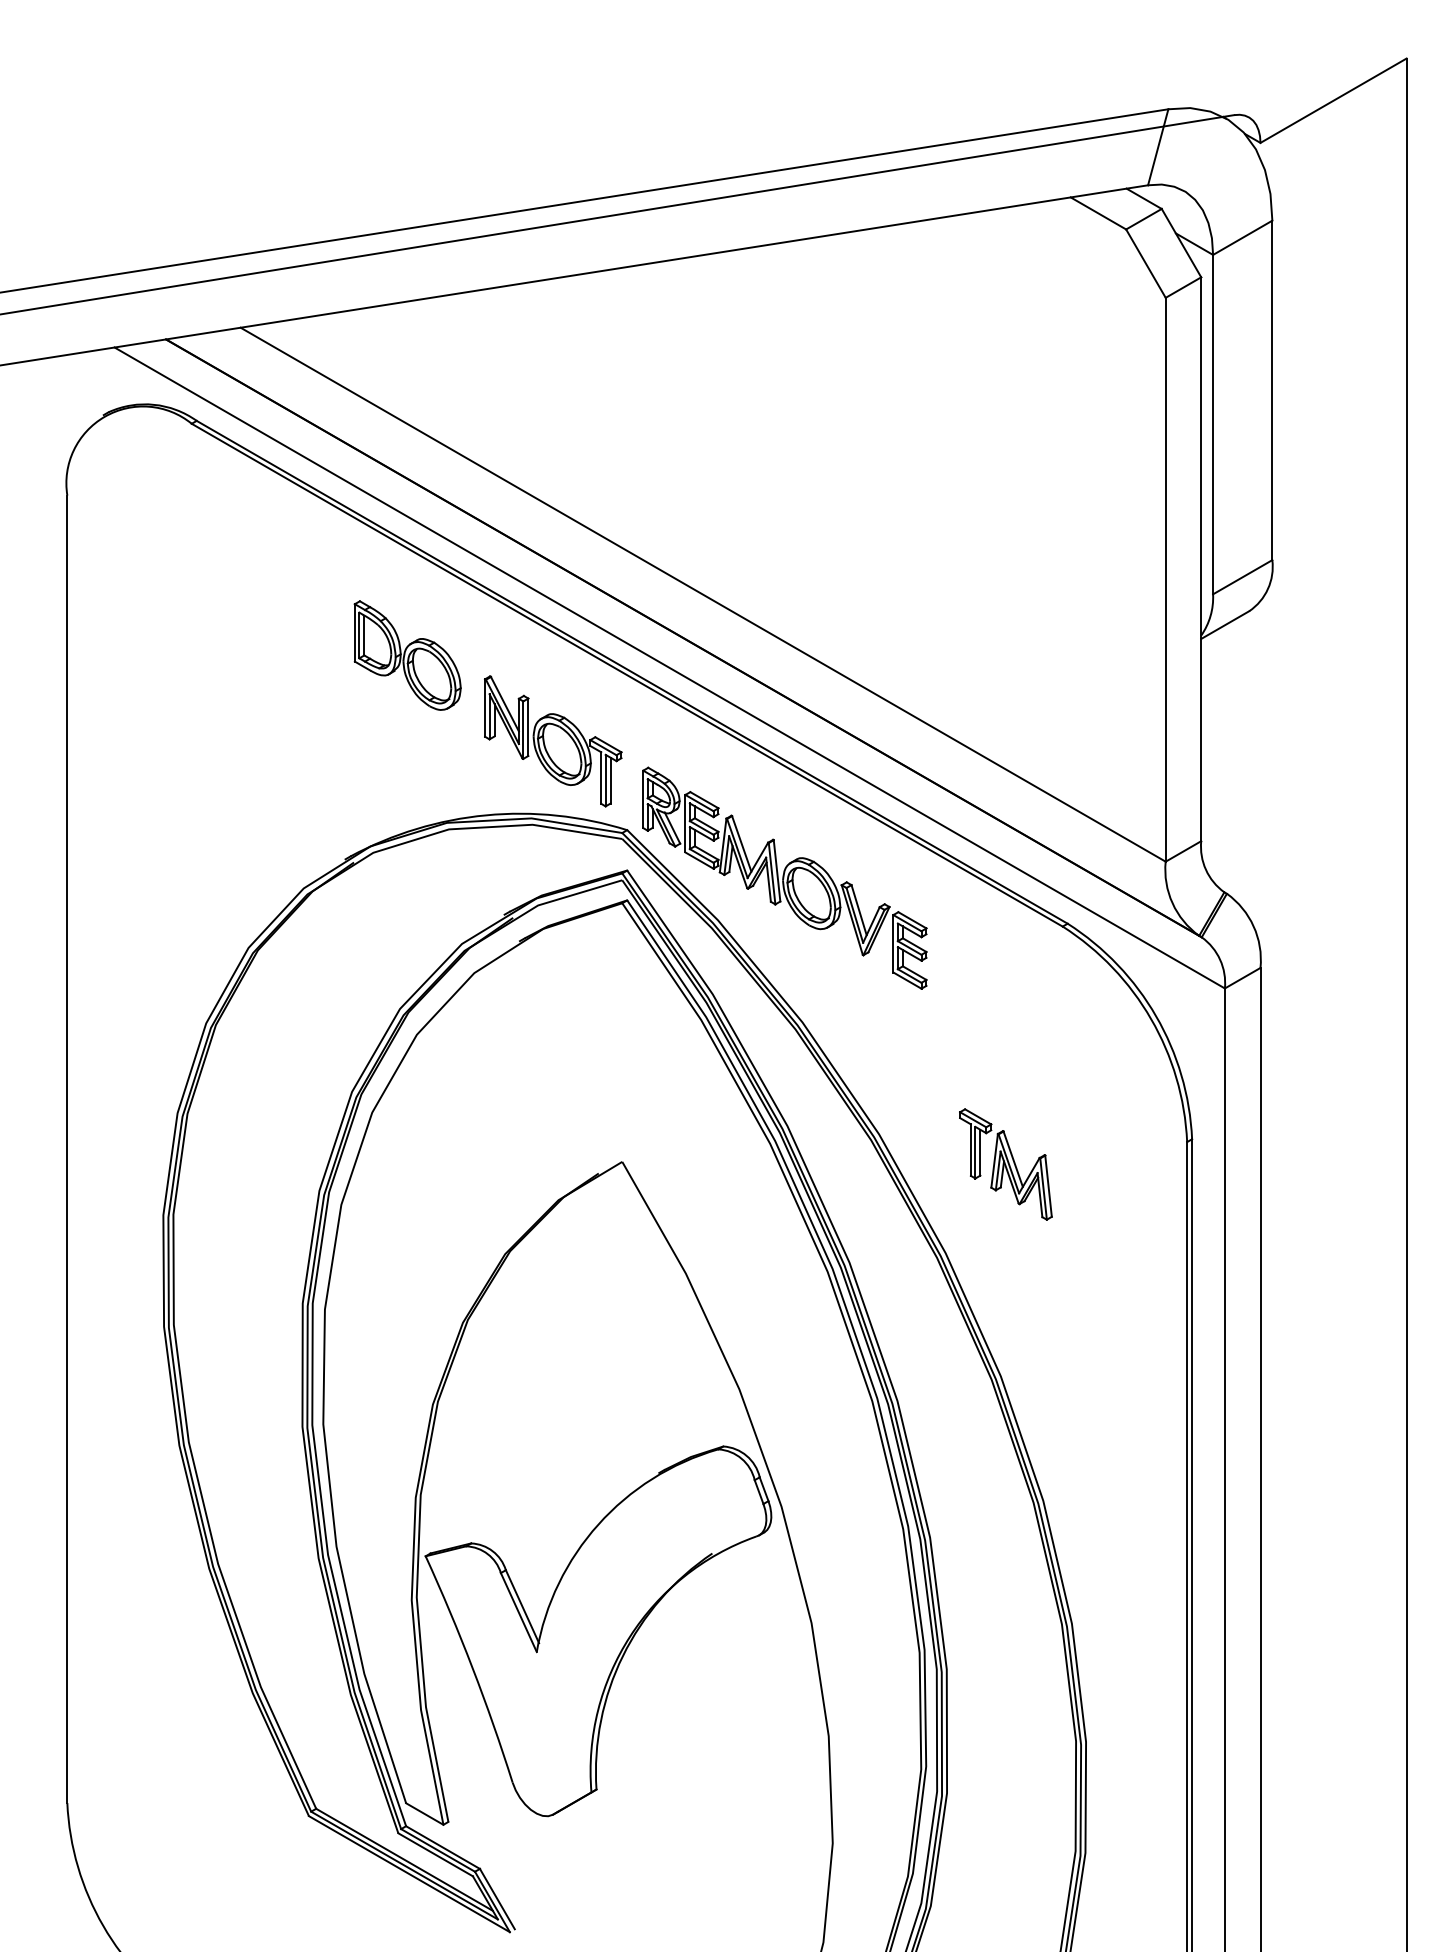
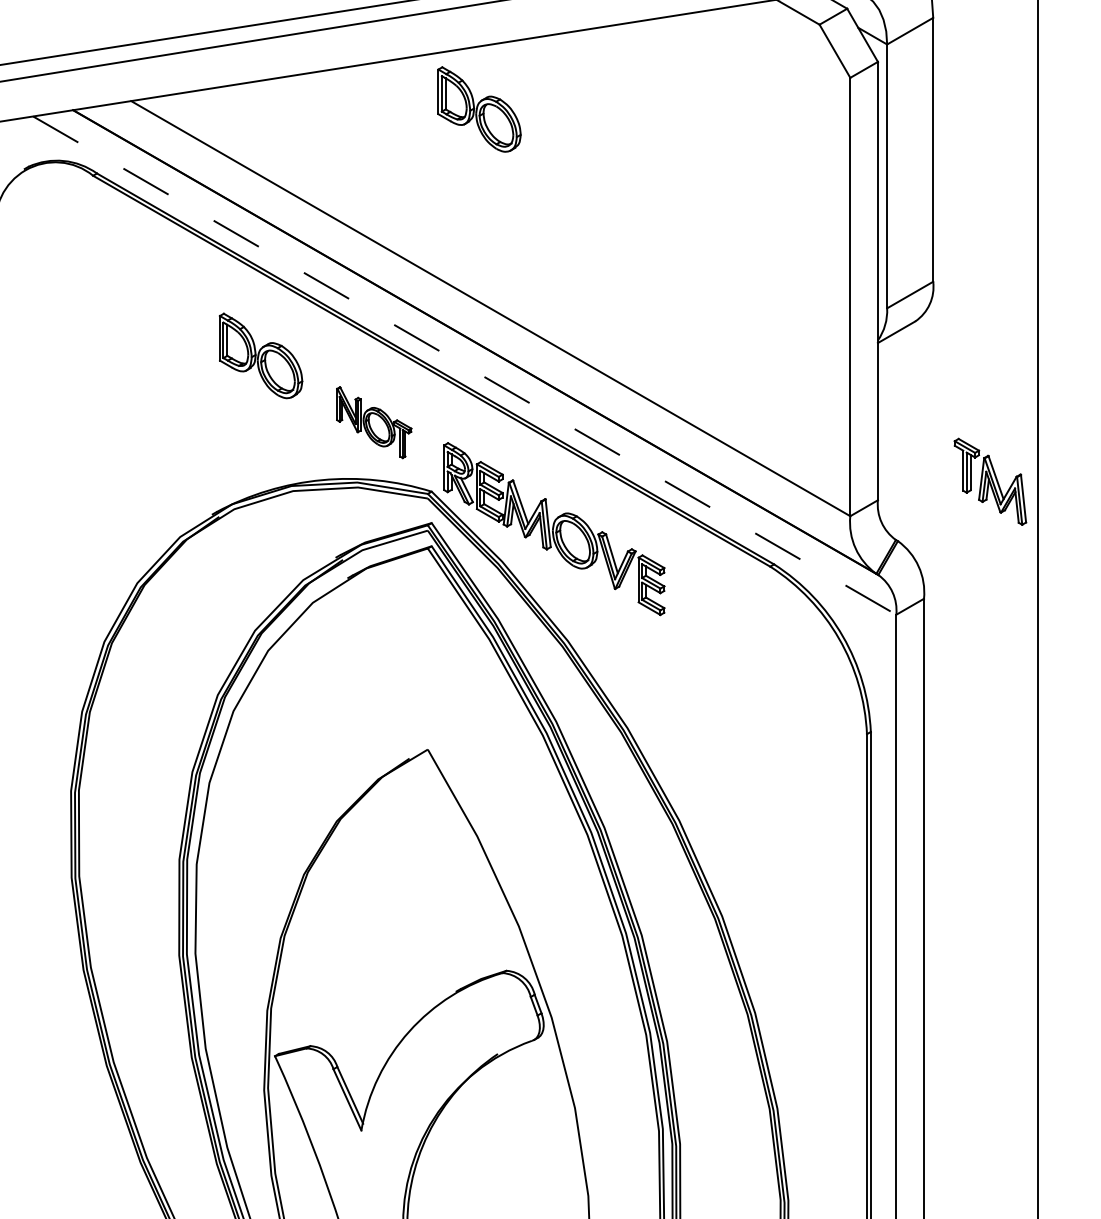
part: (688, 338) -> (479, 109), added
line: (670, 668) -> (465, 366), solid -> dashed
part: (553, 741) -> (374, 422), size x0.7
part: (1005, 1164) -> (990, 481), moved

